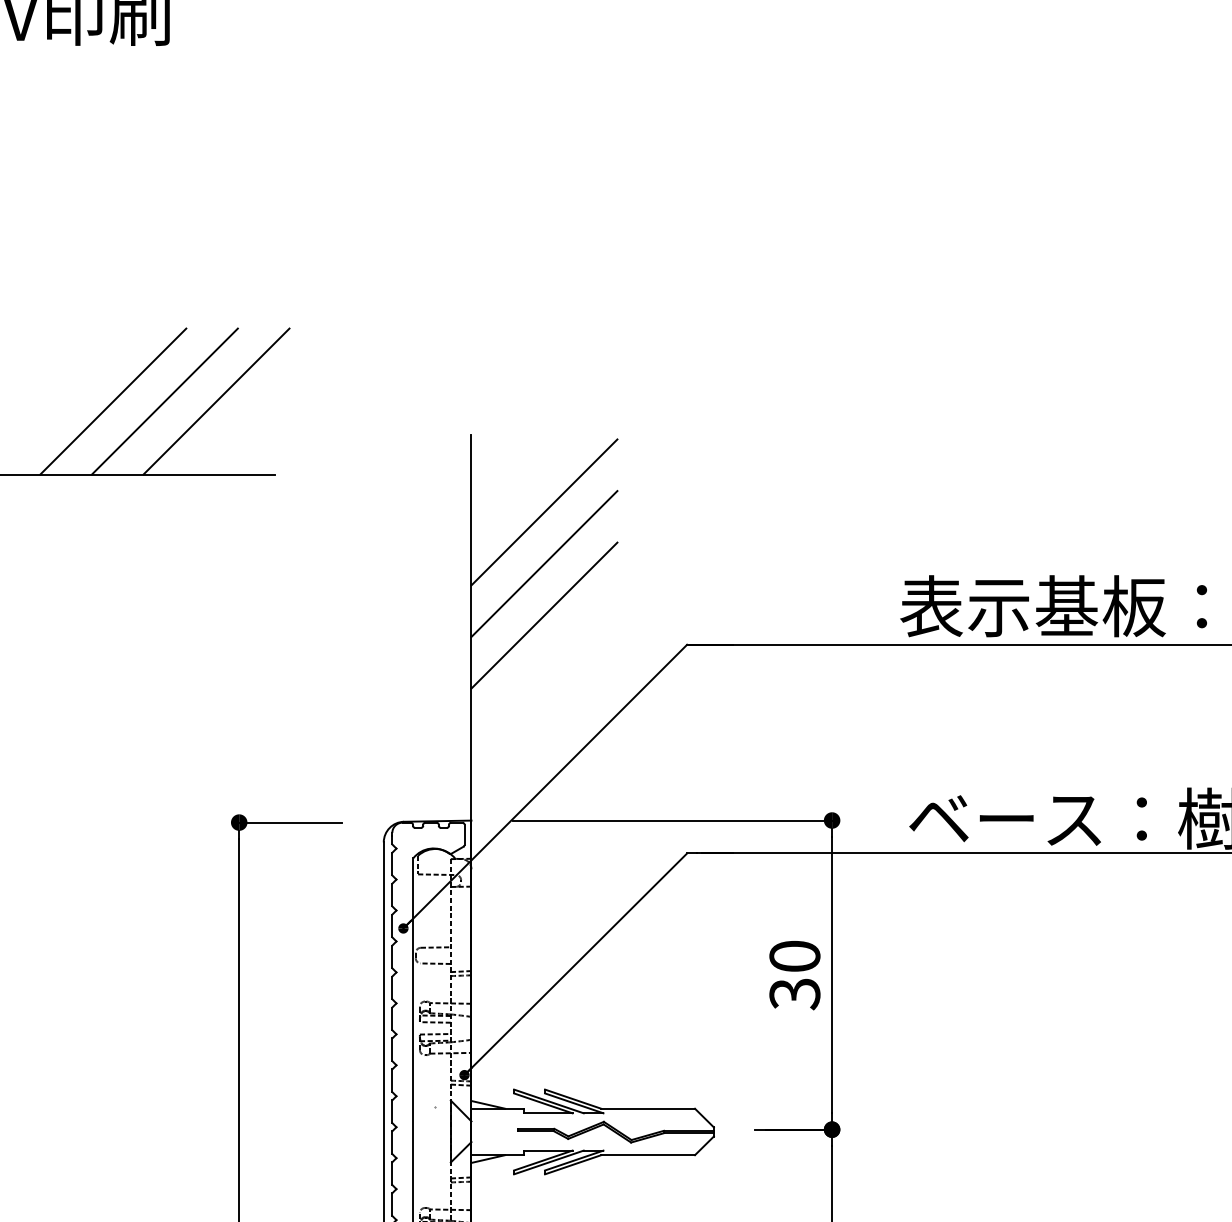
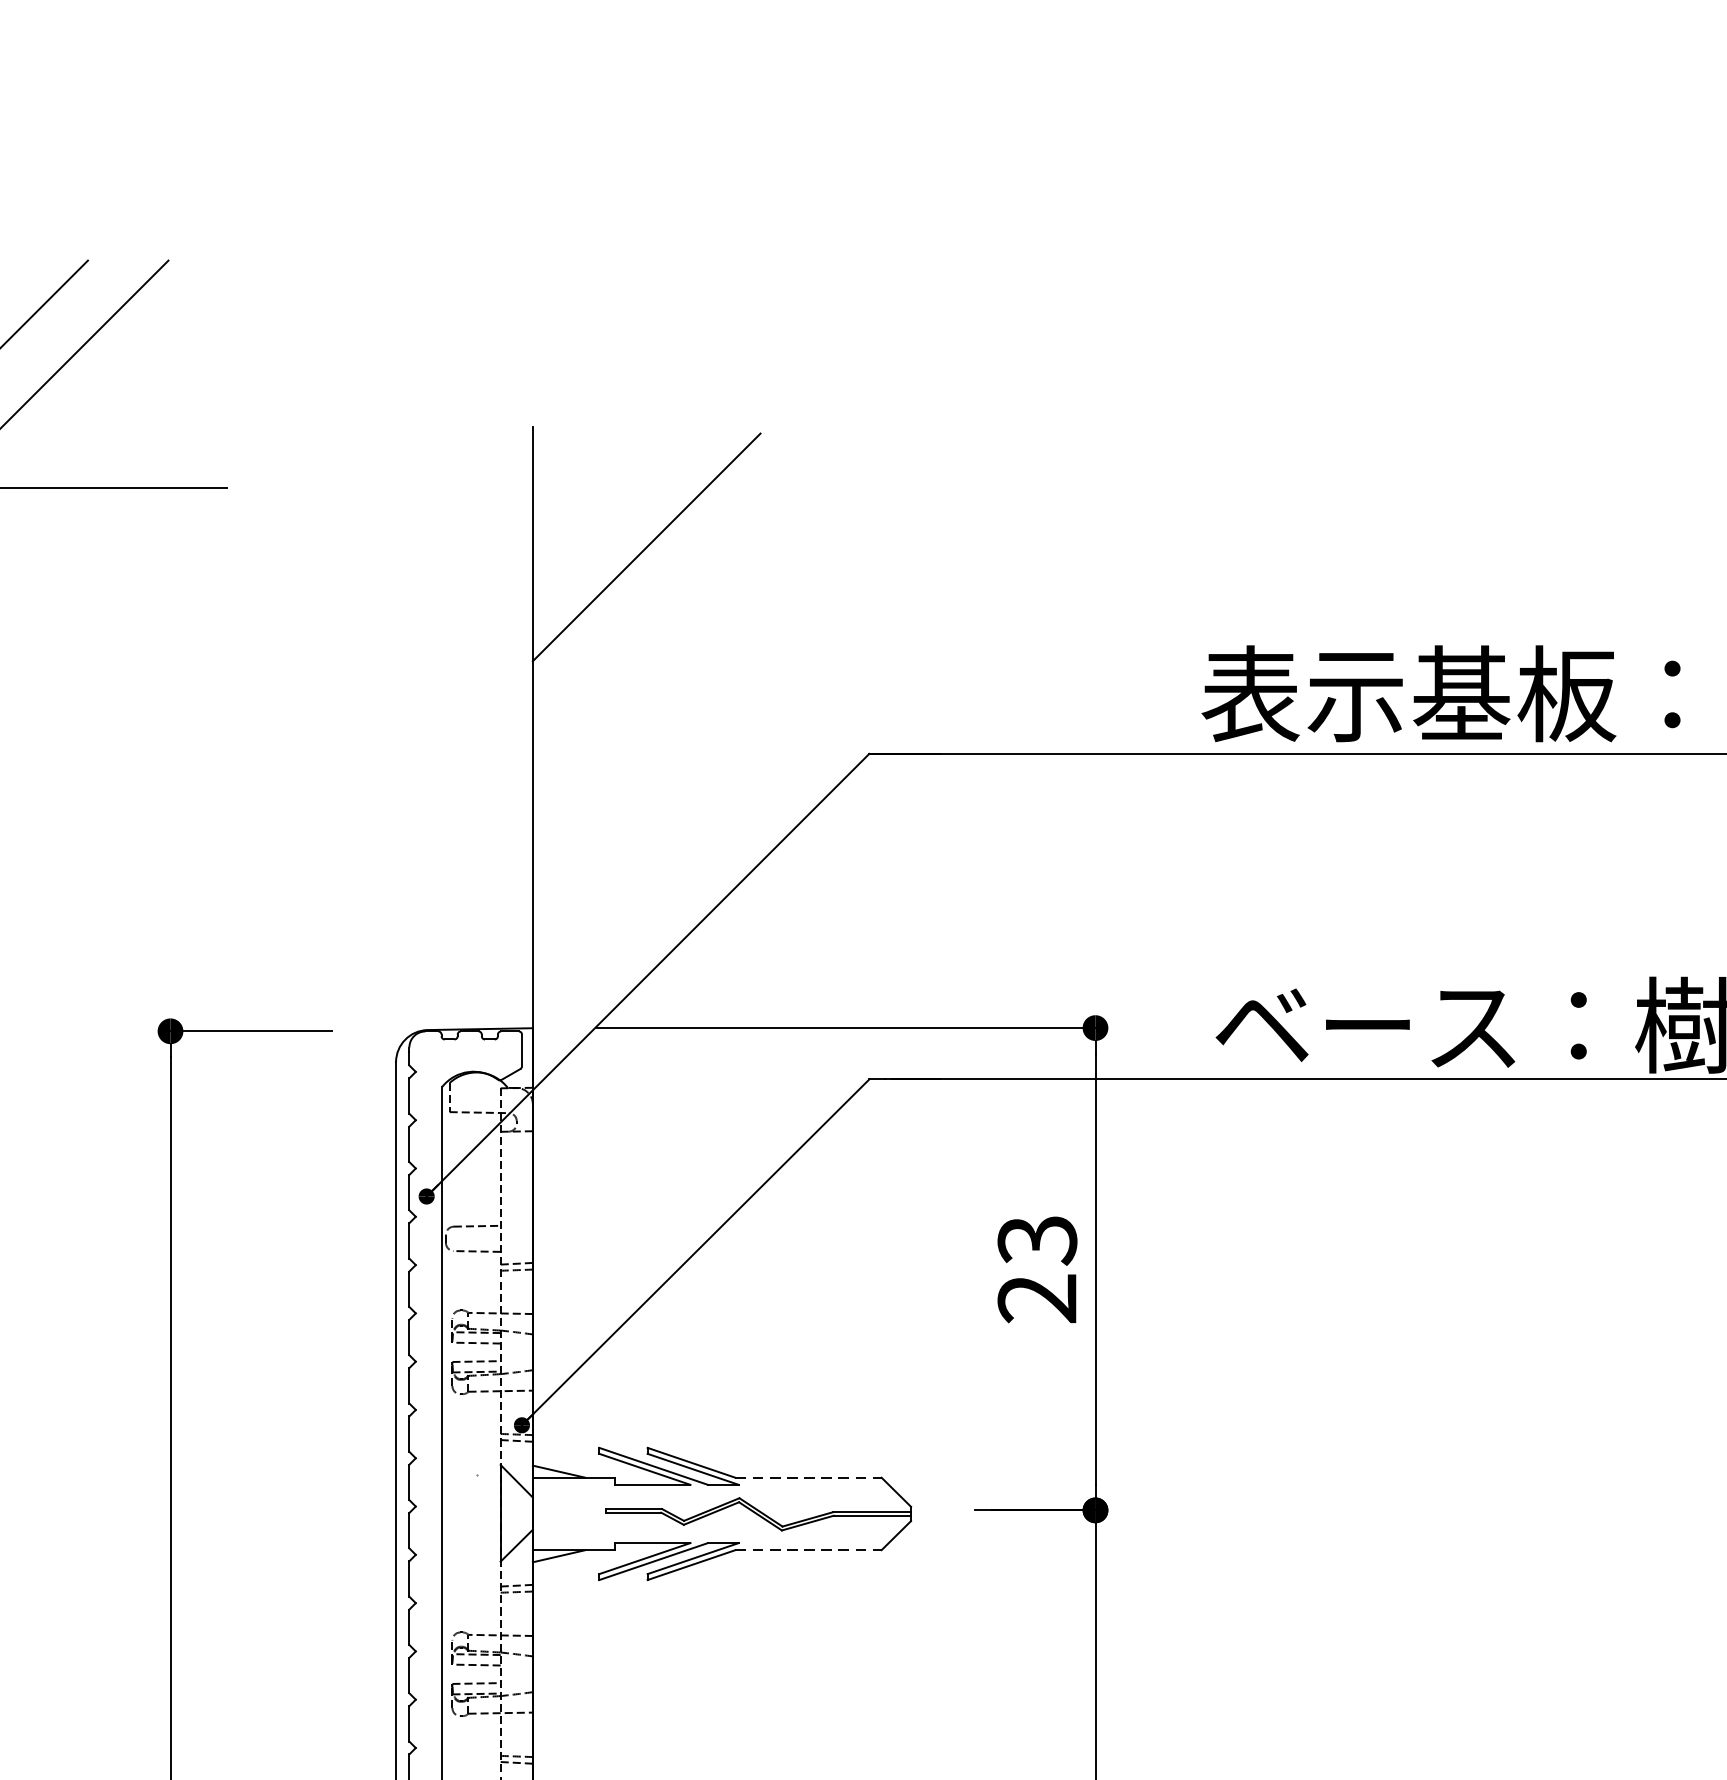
line: (216, 401) -> (135, 374), removed
line: (544, 563) -> (646, 627), removed
line: (544, 615) -> (646, 708), removed
text: (794, 975) -> (1036, 1269), 30 -> 23
line: (648, 1108) -> (809, 1477), solid -> dashed
line: (648, 1155) -> (809, 1550), solid -> dashed

